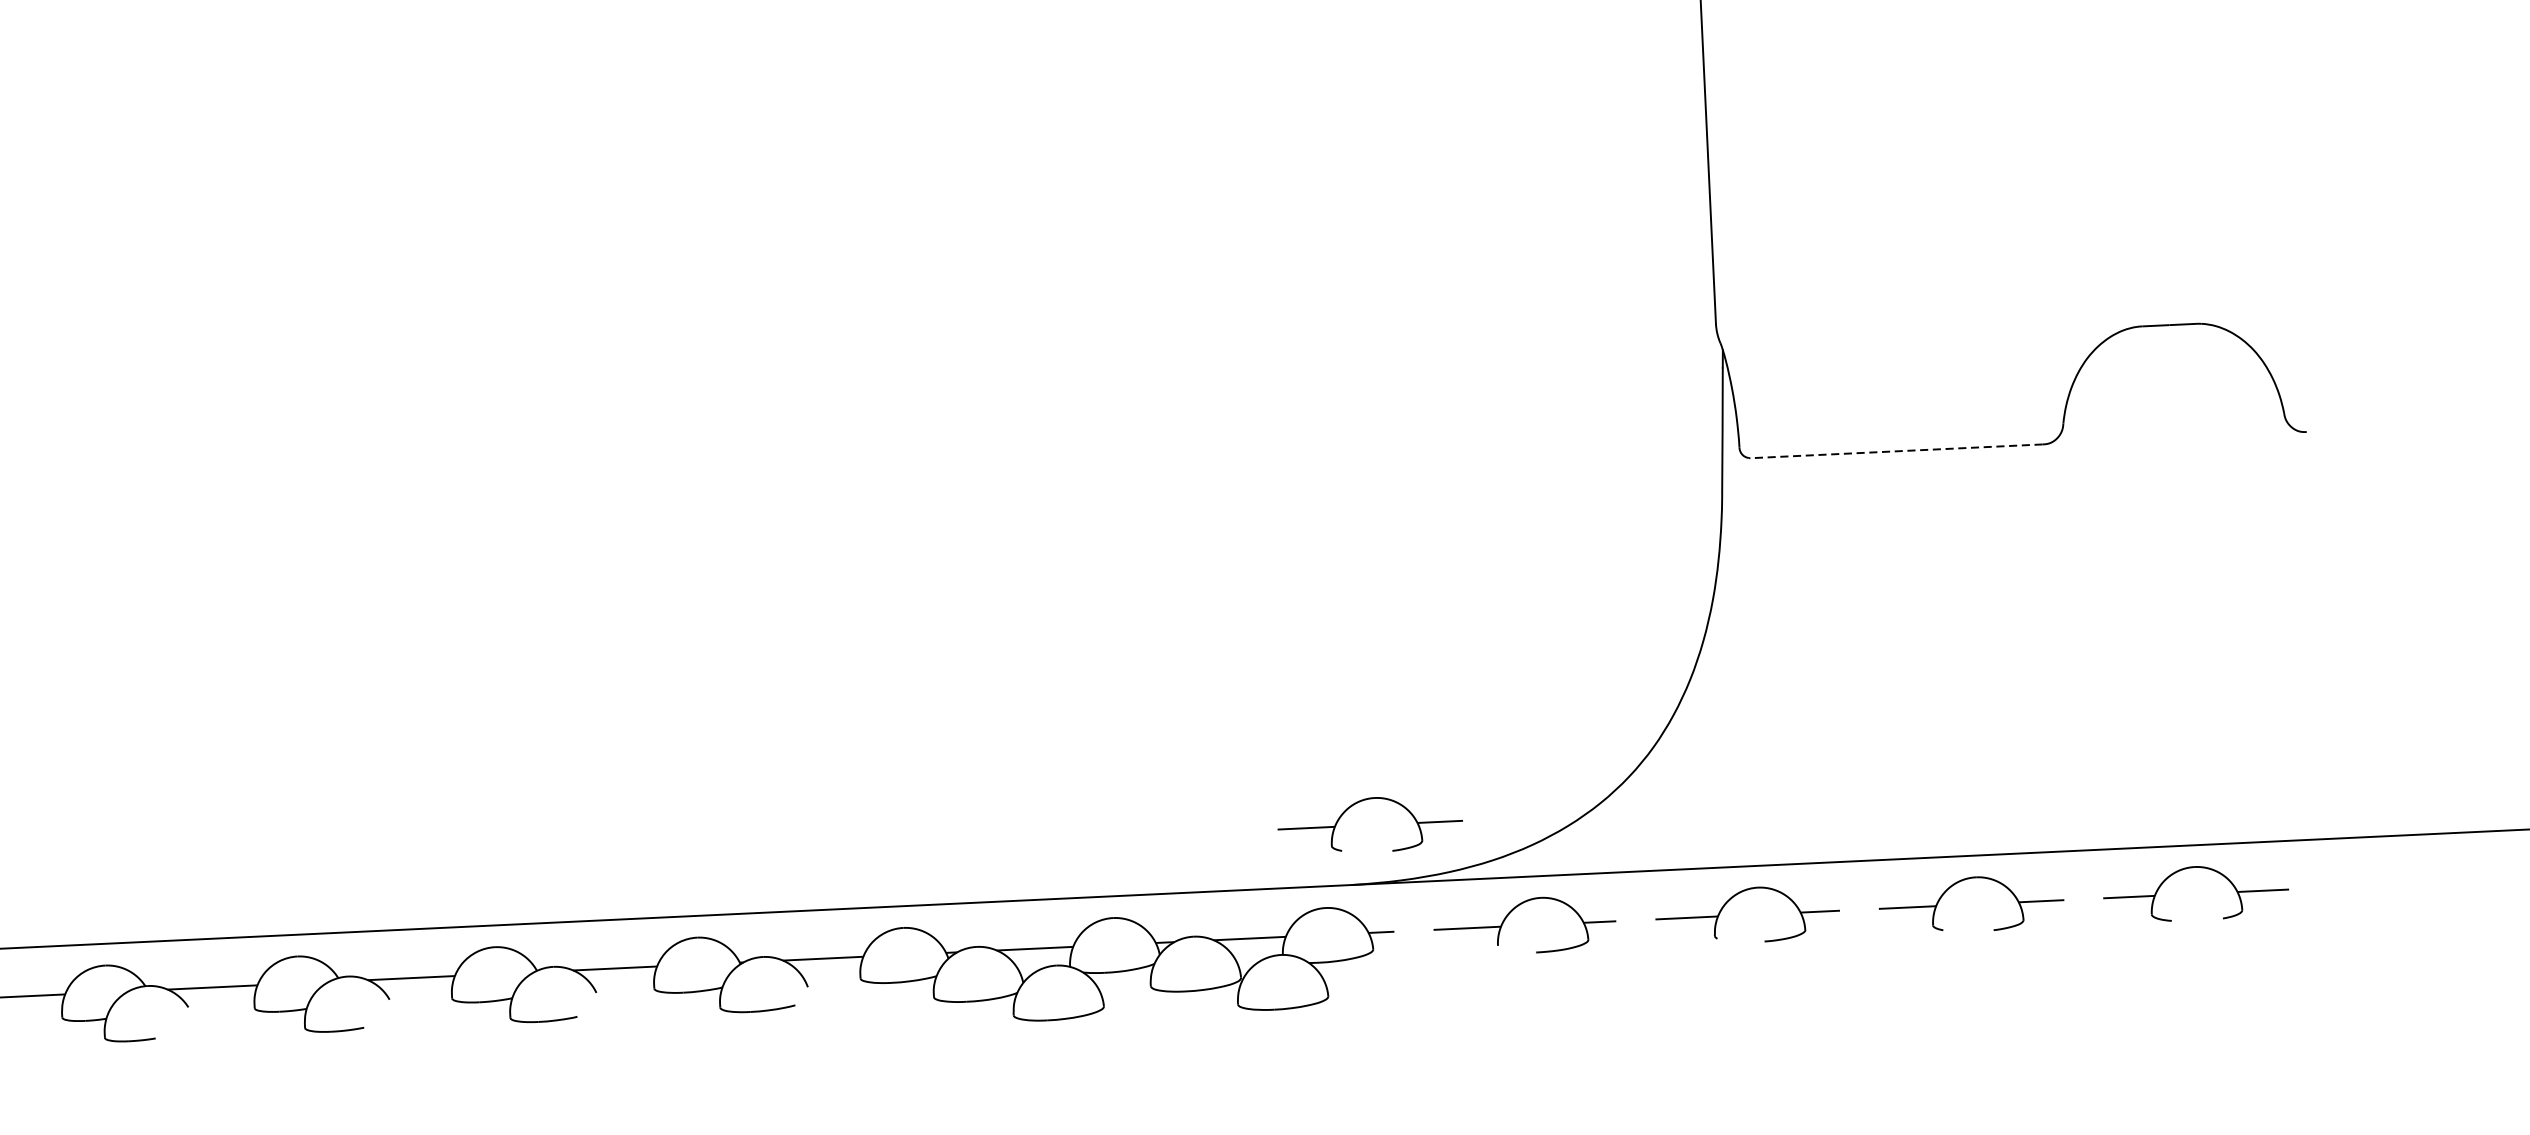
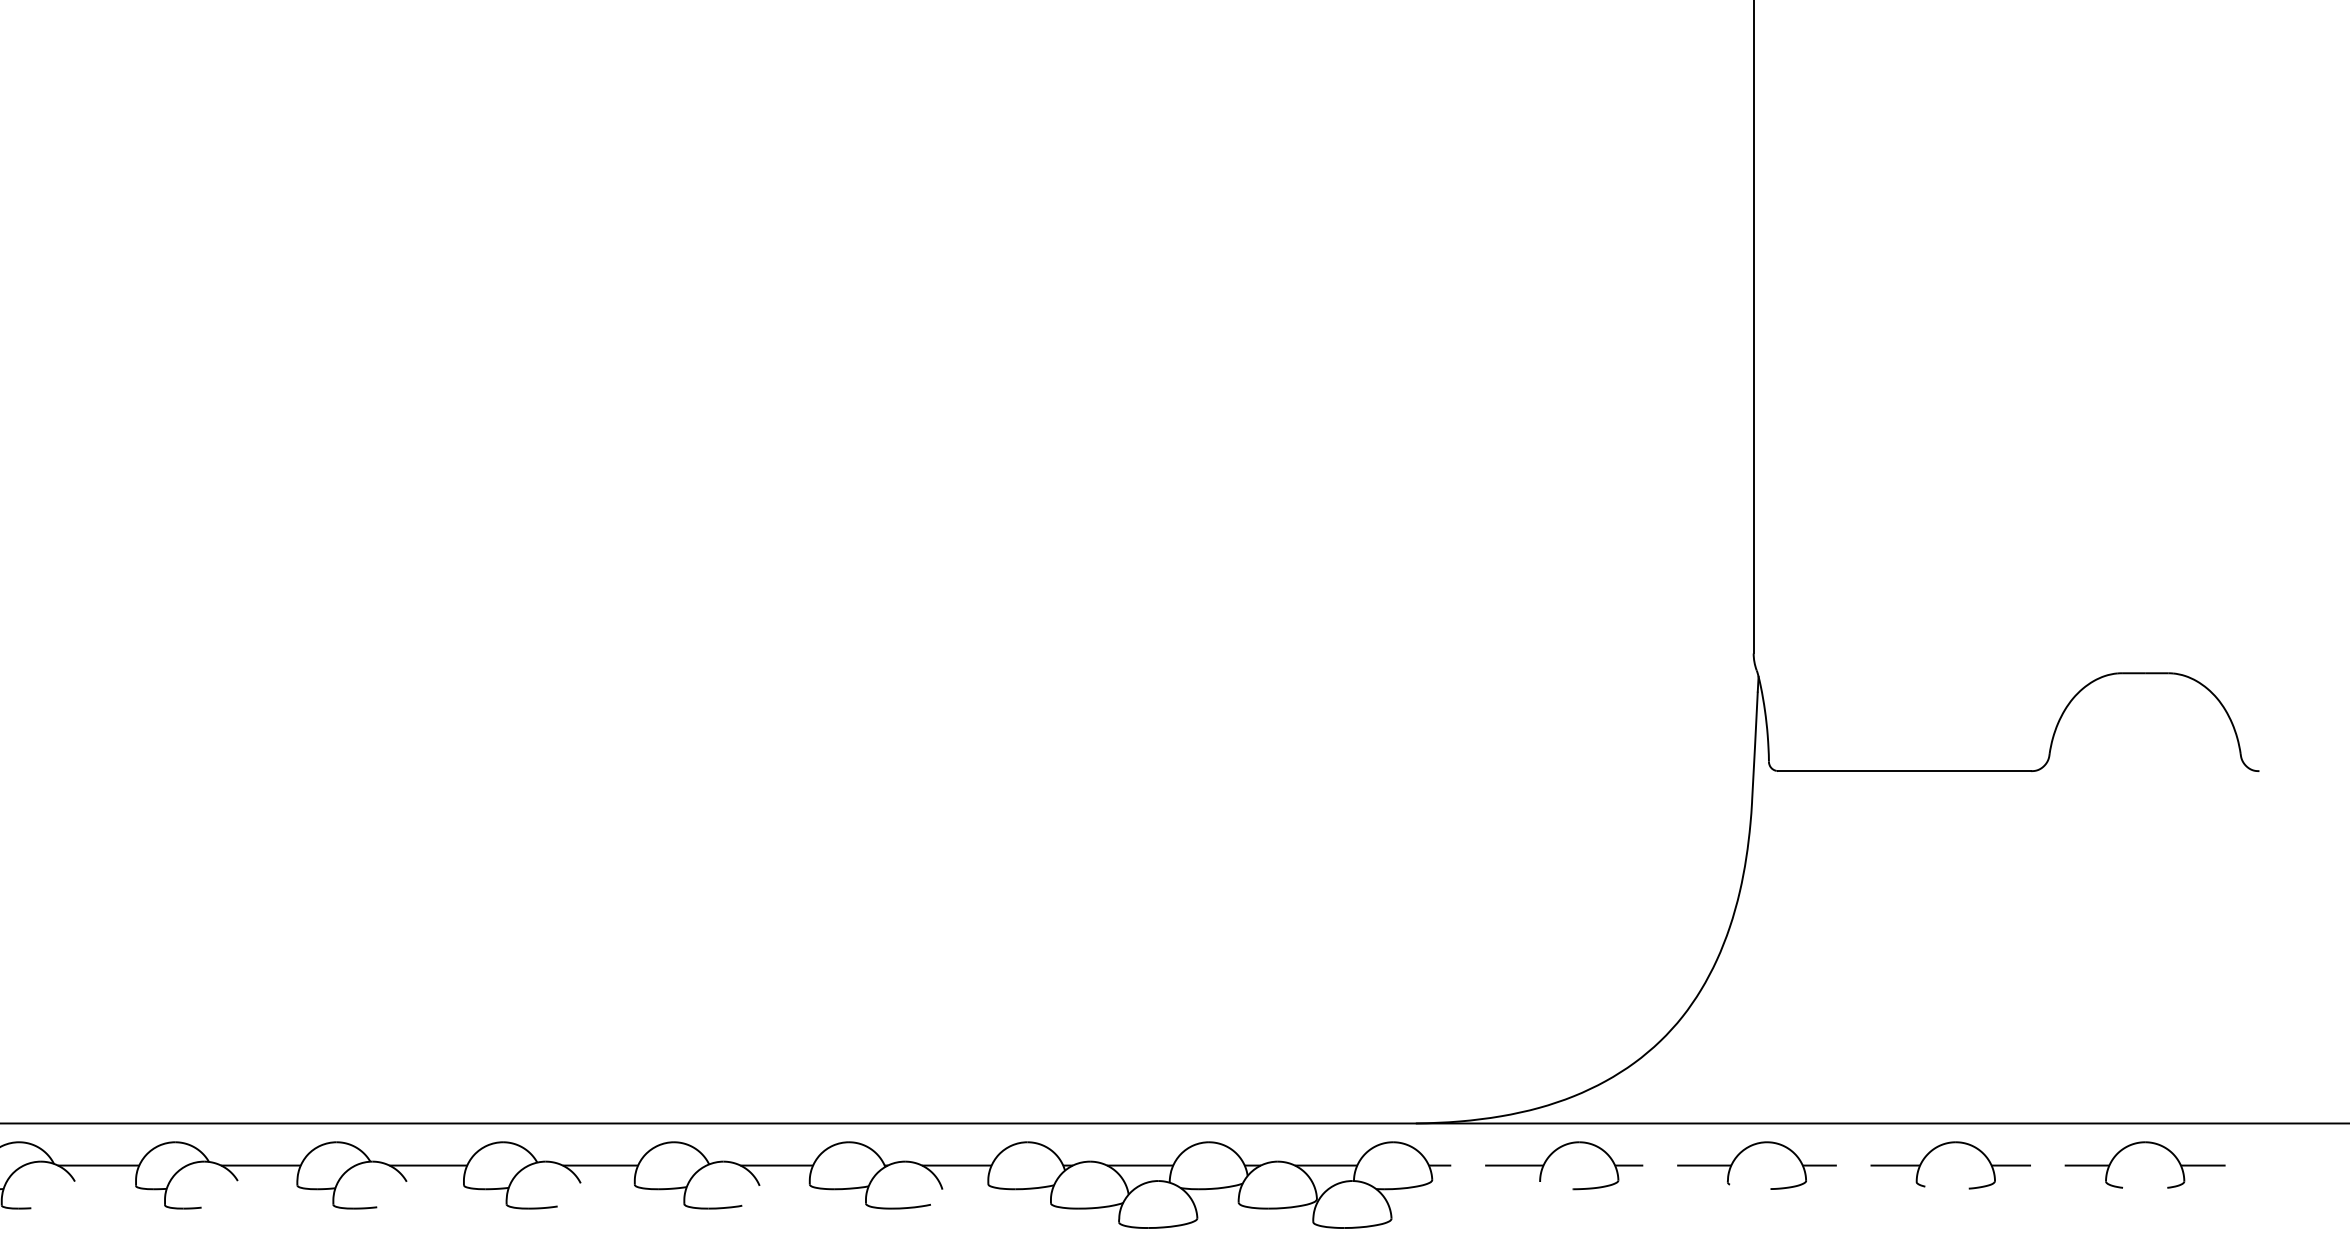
line: (1895, 451) -> (1903, 771), dashed -> solid
part: (1360, 802) -> (1427, 1052), removed

